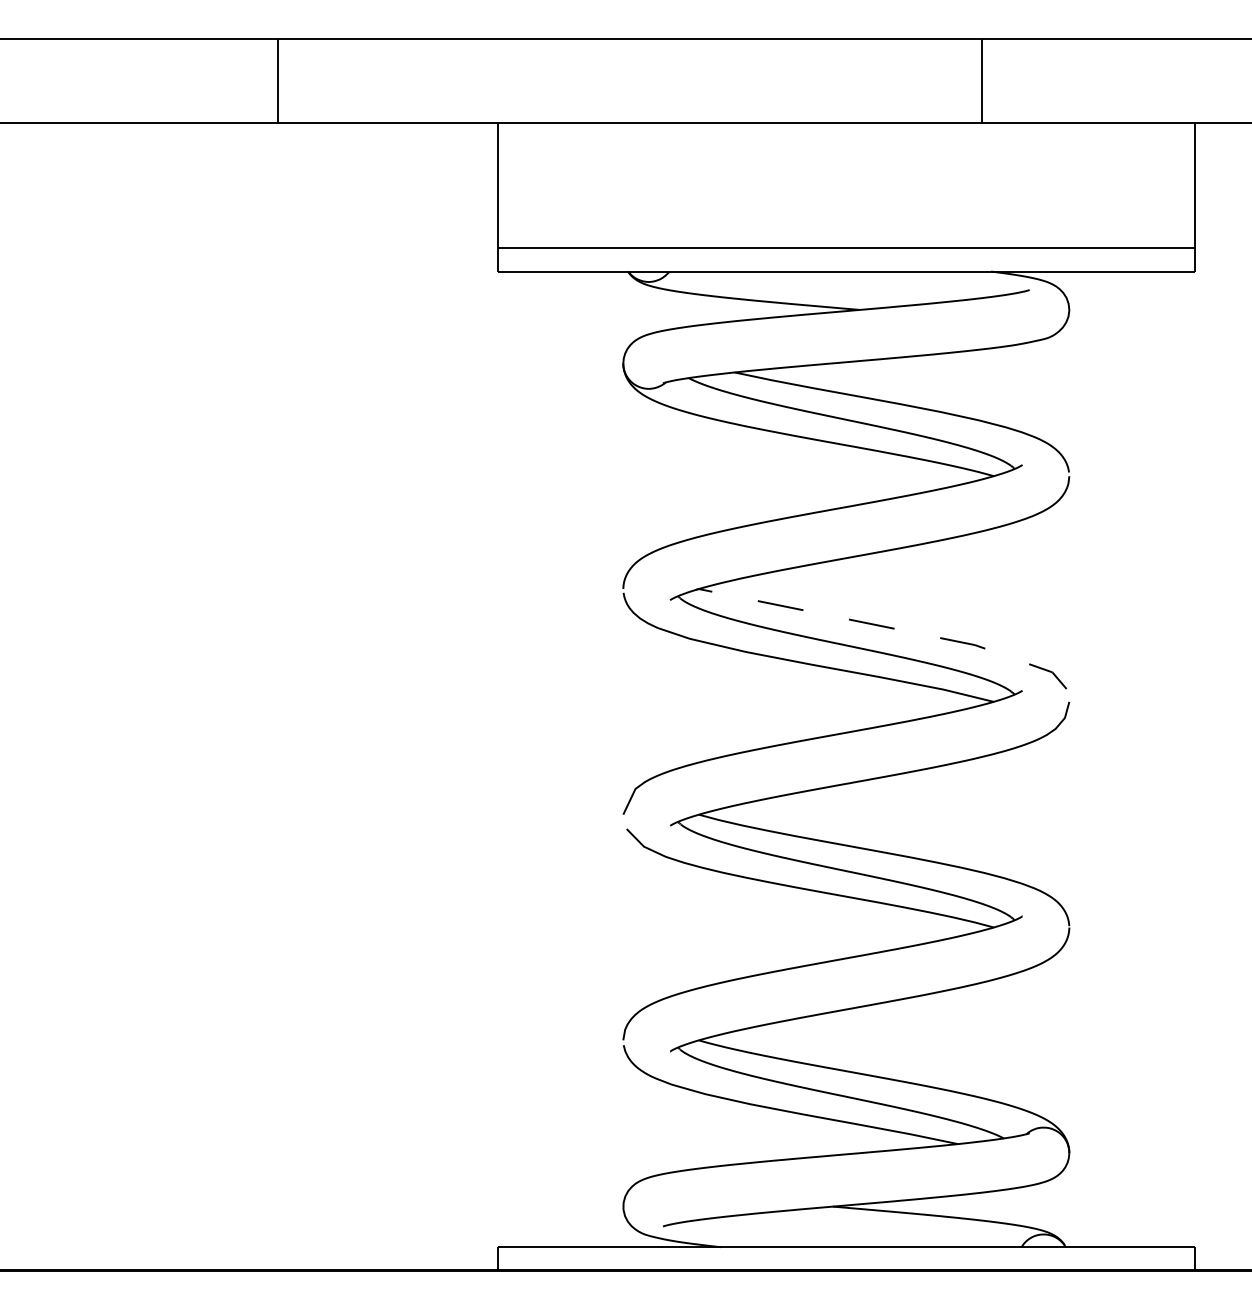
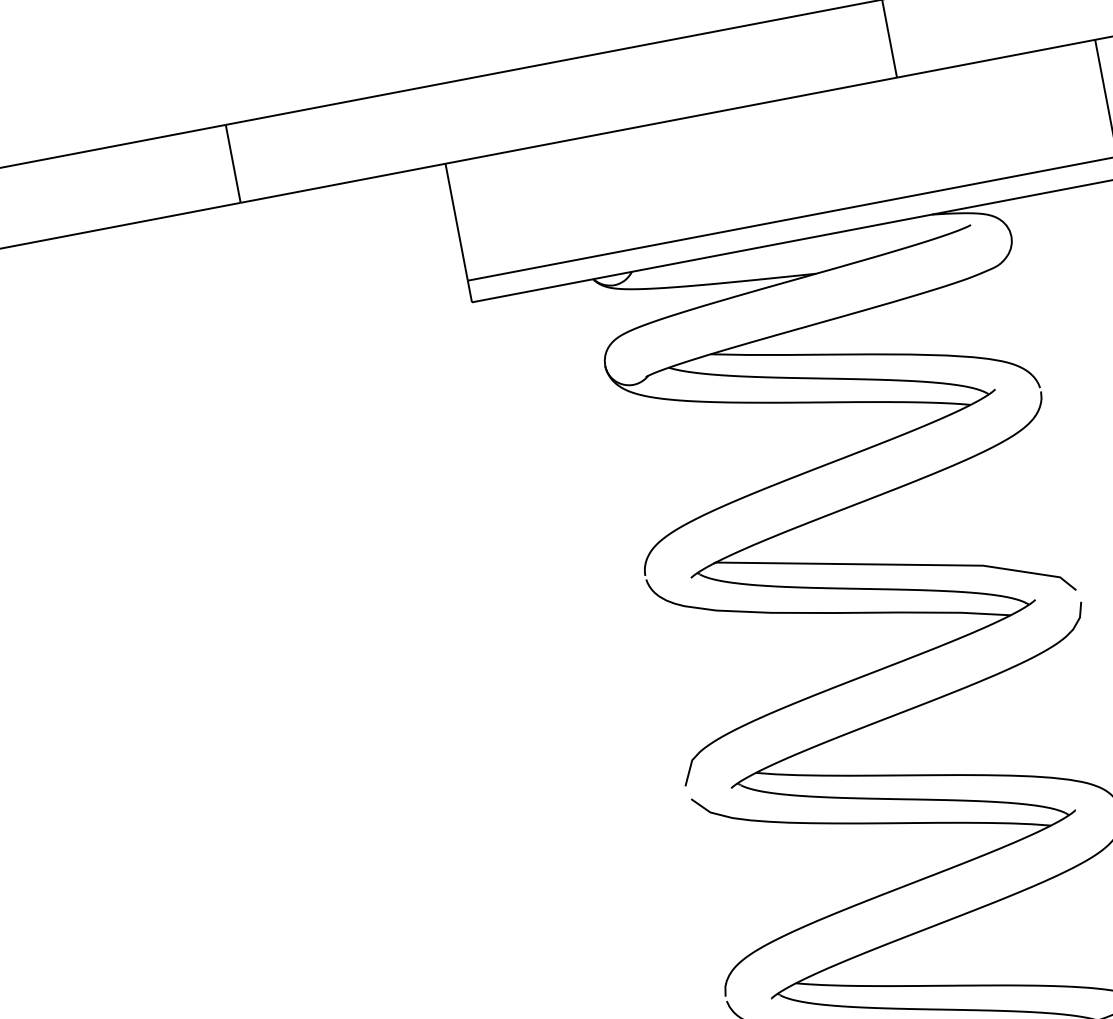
line: (888, 627) -> (899, 564), dashed -> solid

